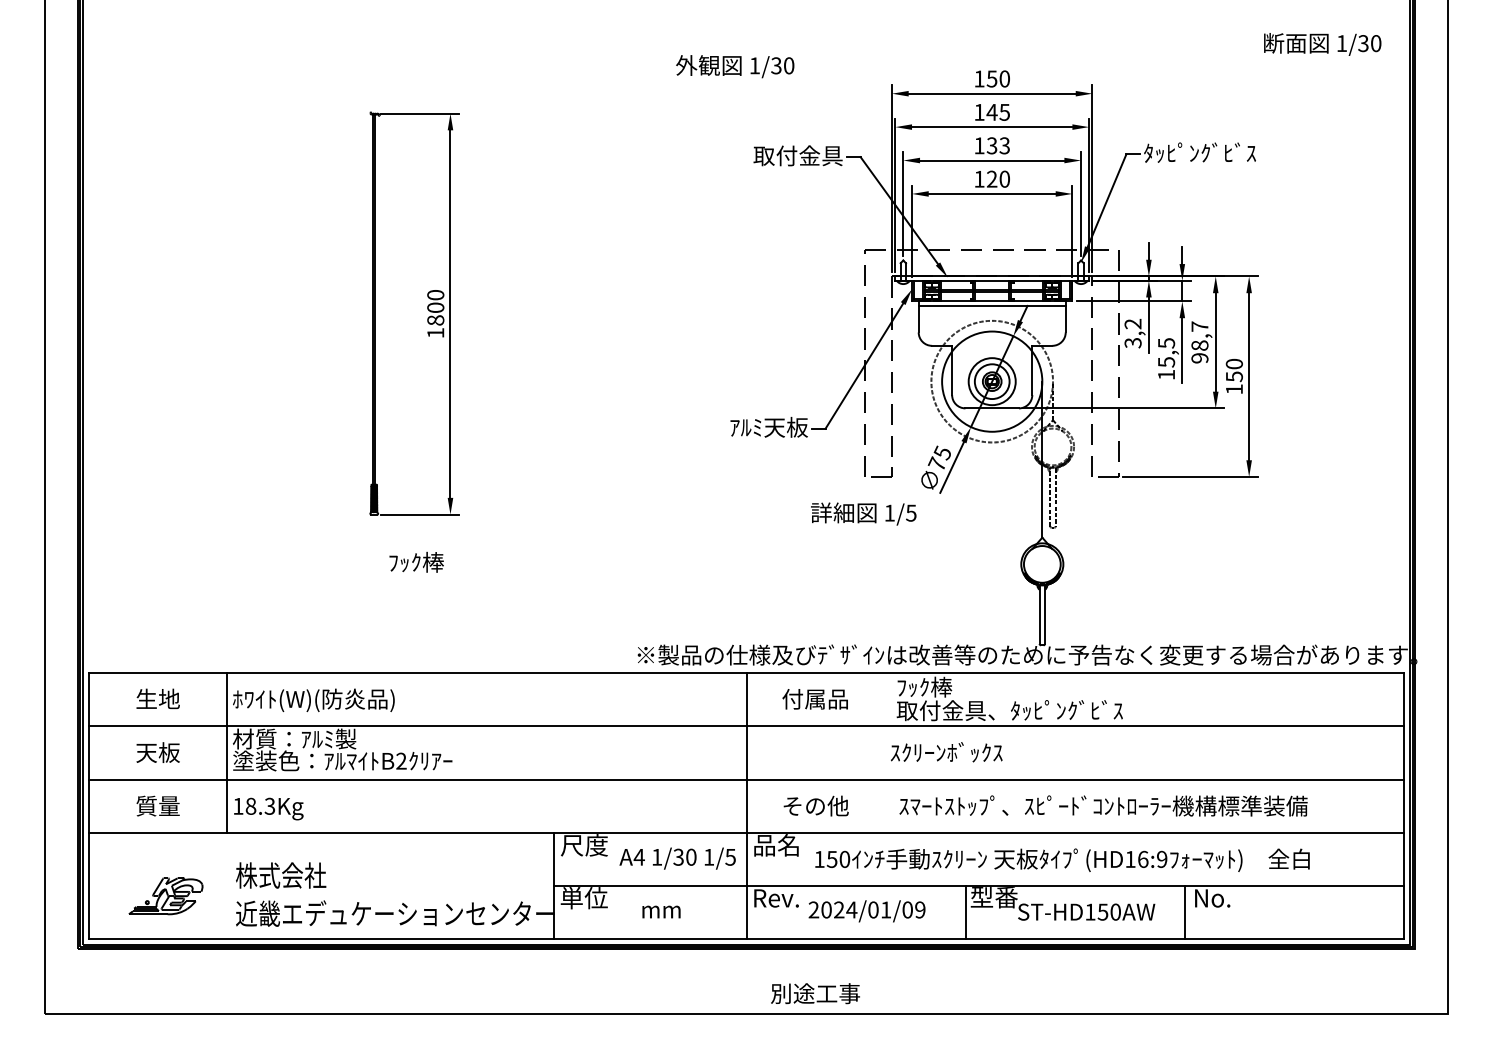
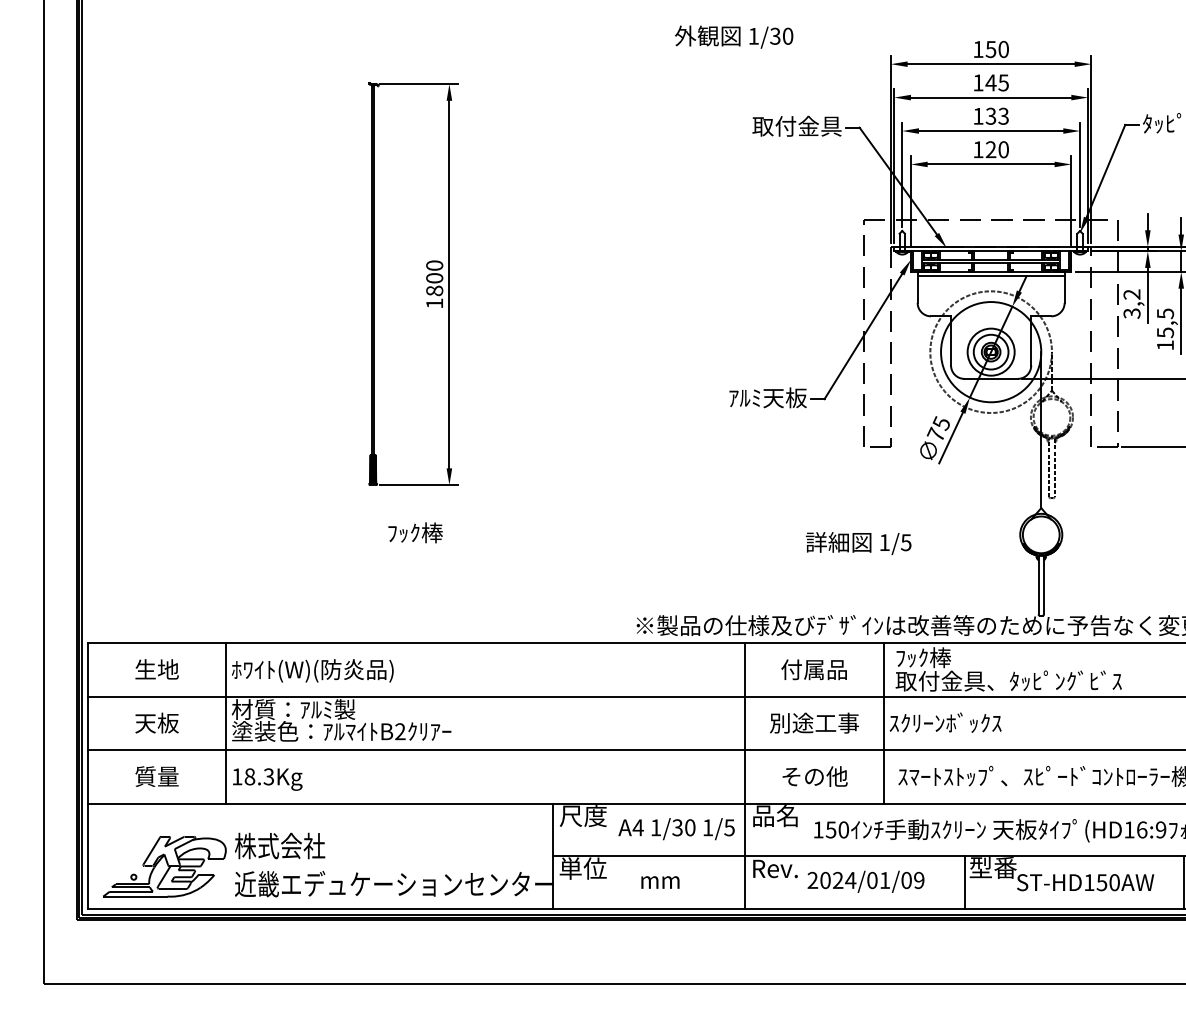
text: (863, 513) -> (858, 542), moved
line: (884, 752) -> (883, 722), added
part: (165, 896) -> (164, 866), size x1.67
text: (815, 993) -> (814, 722), moved

